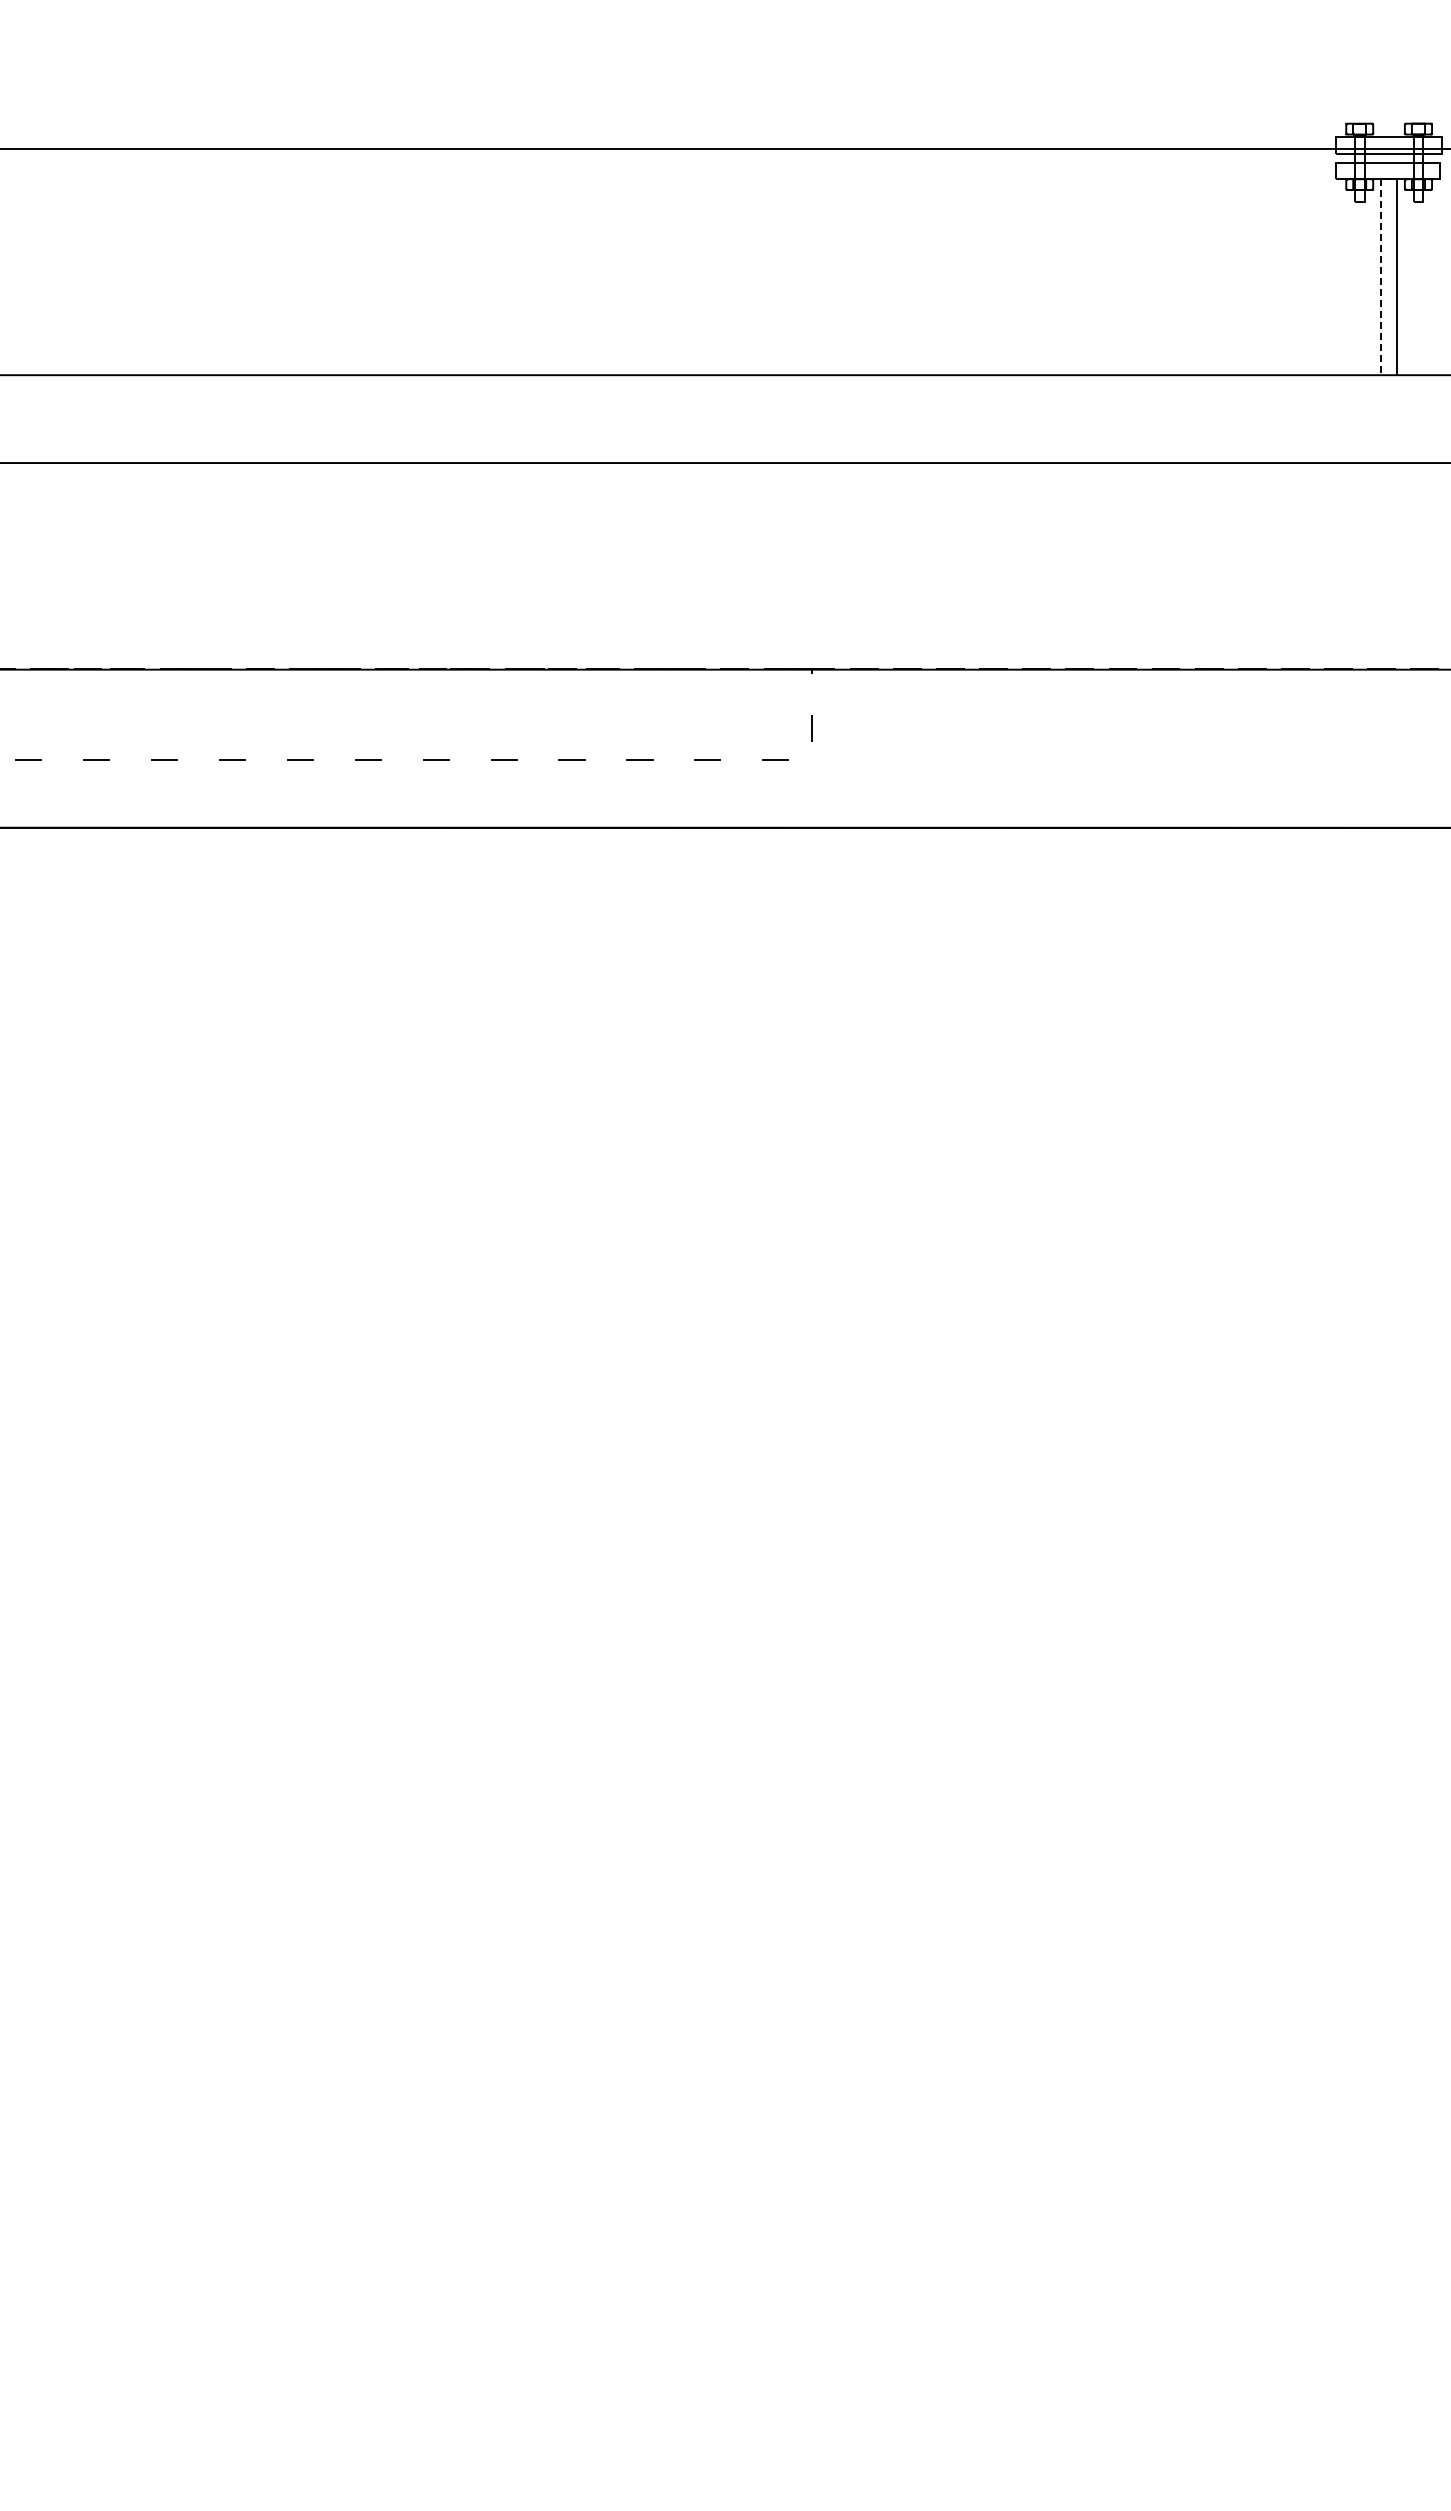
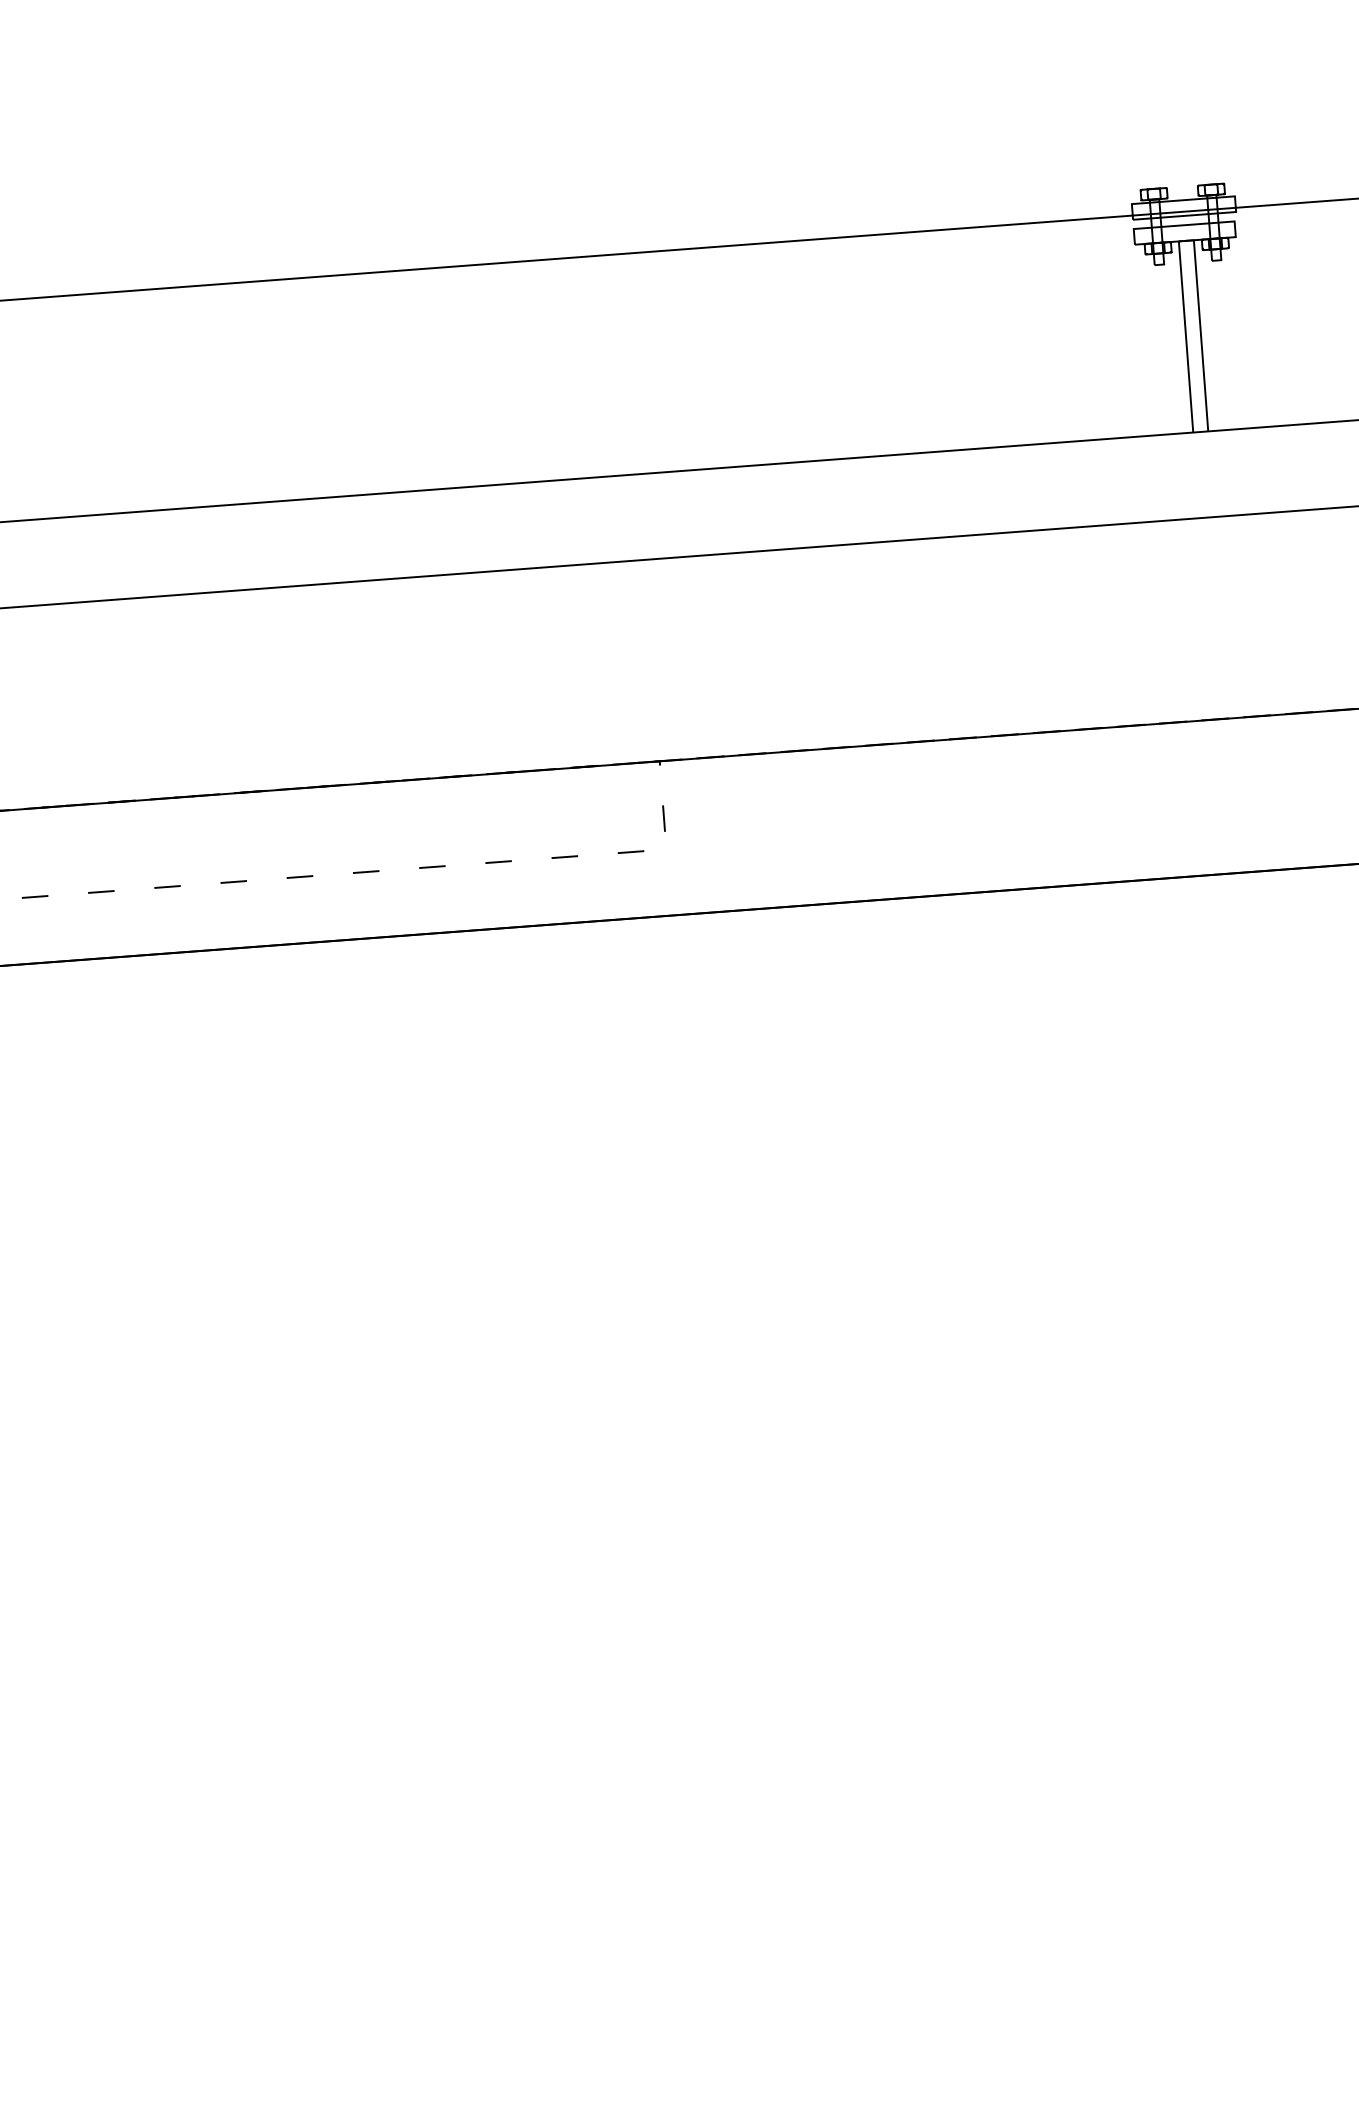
line: (1381, 277) -> (1186, 337), dashed -> solid

